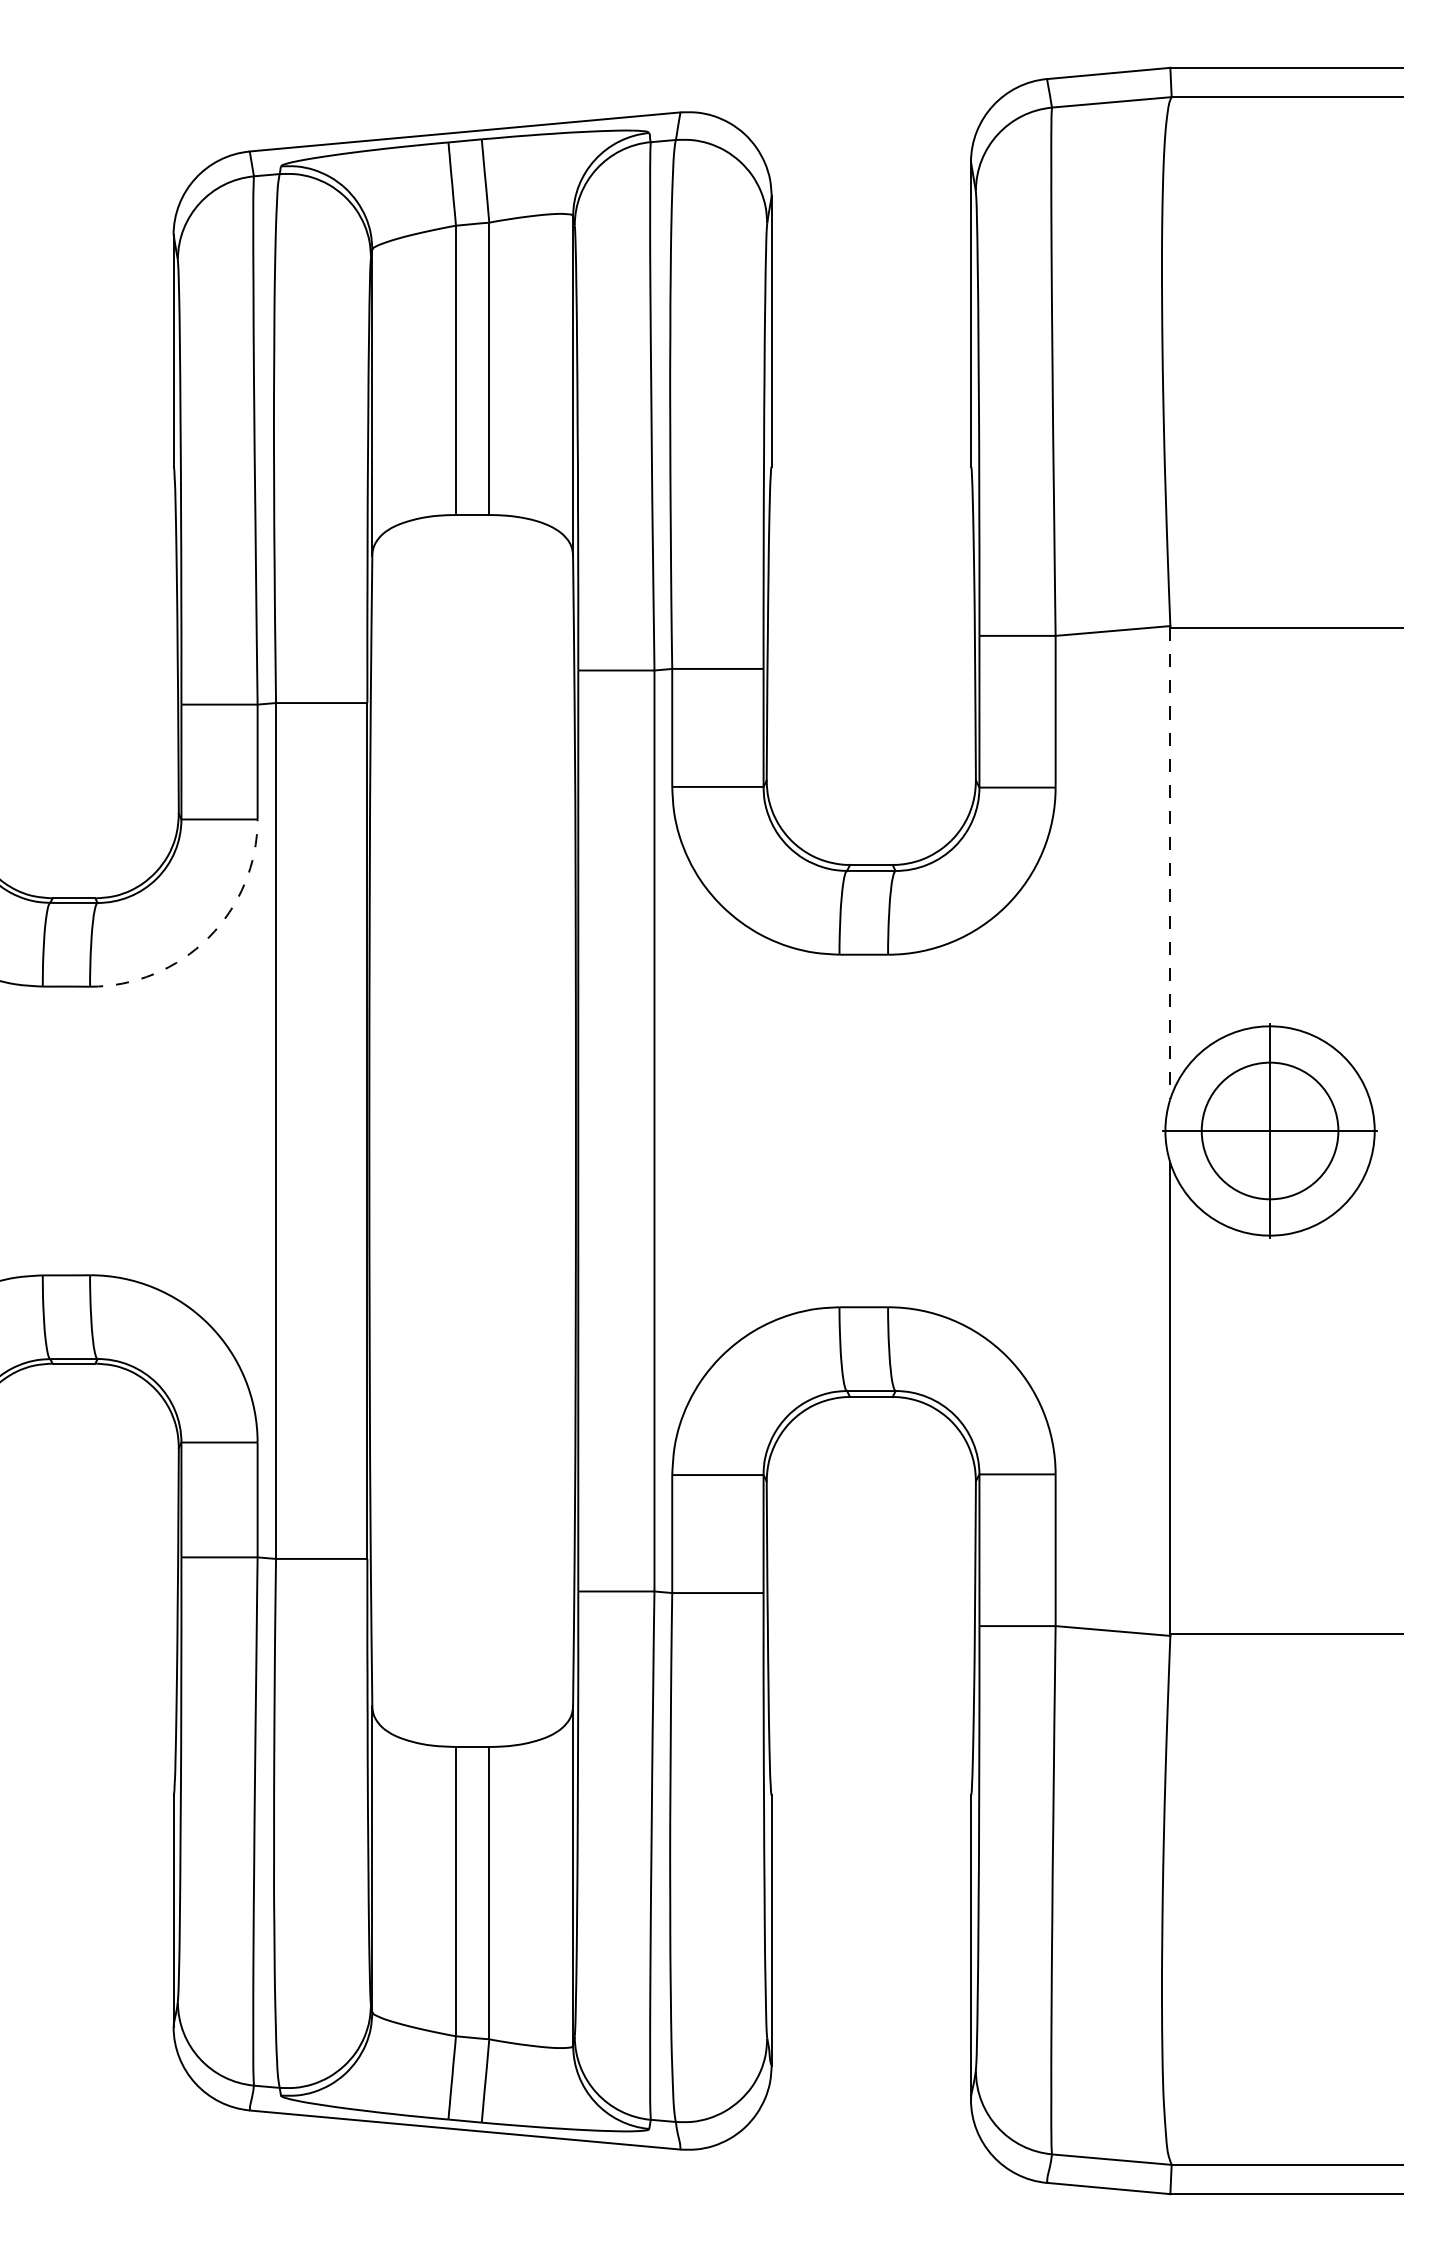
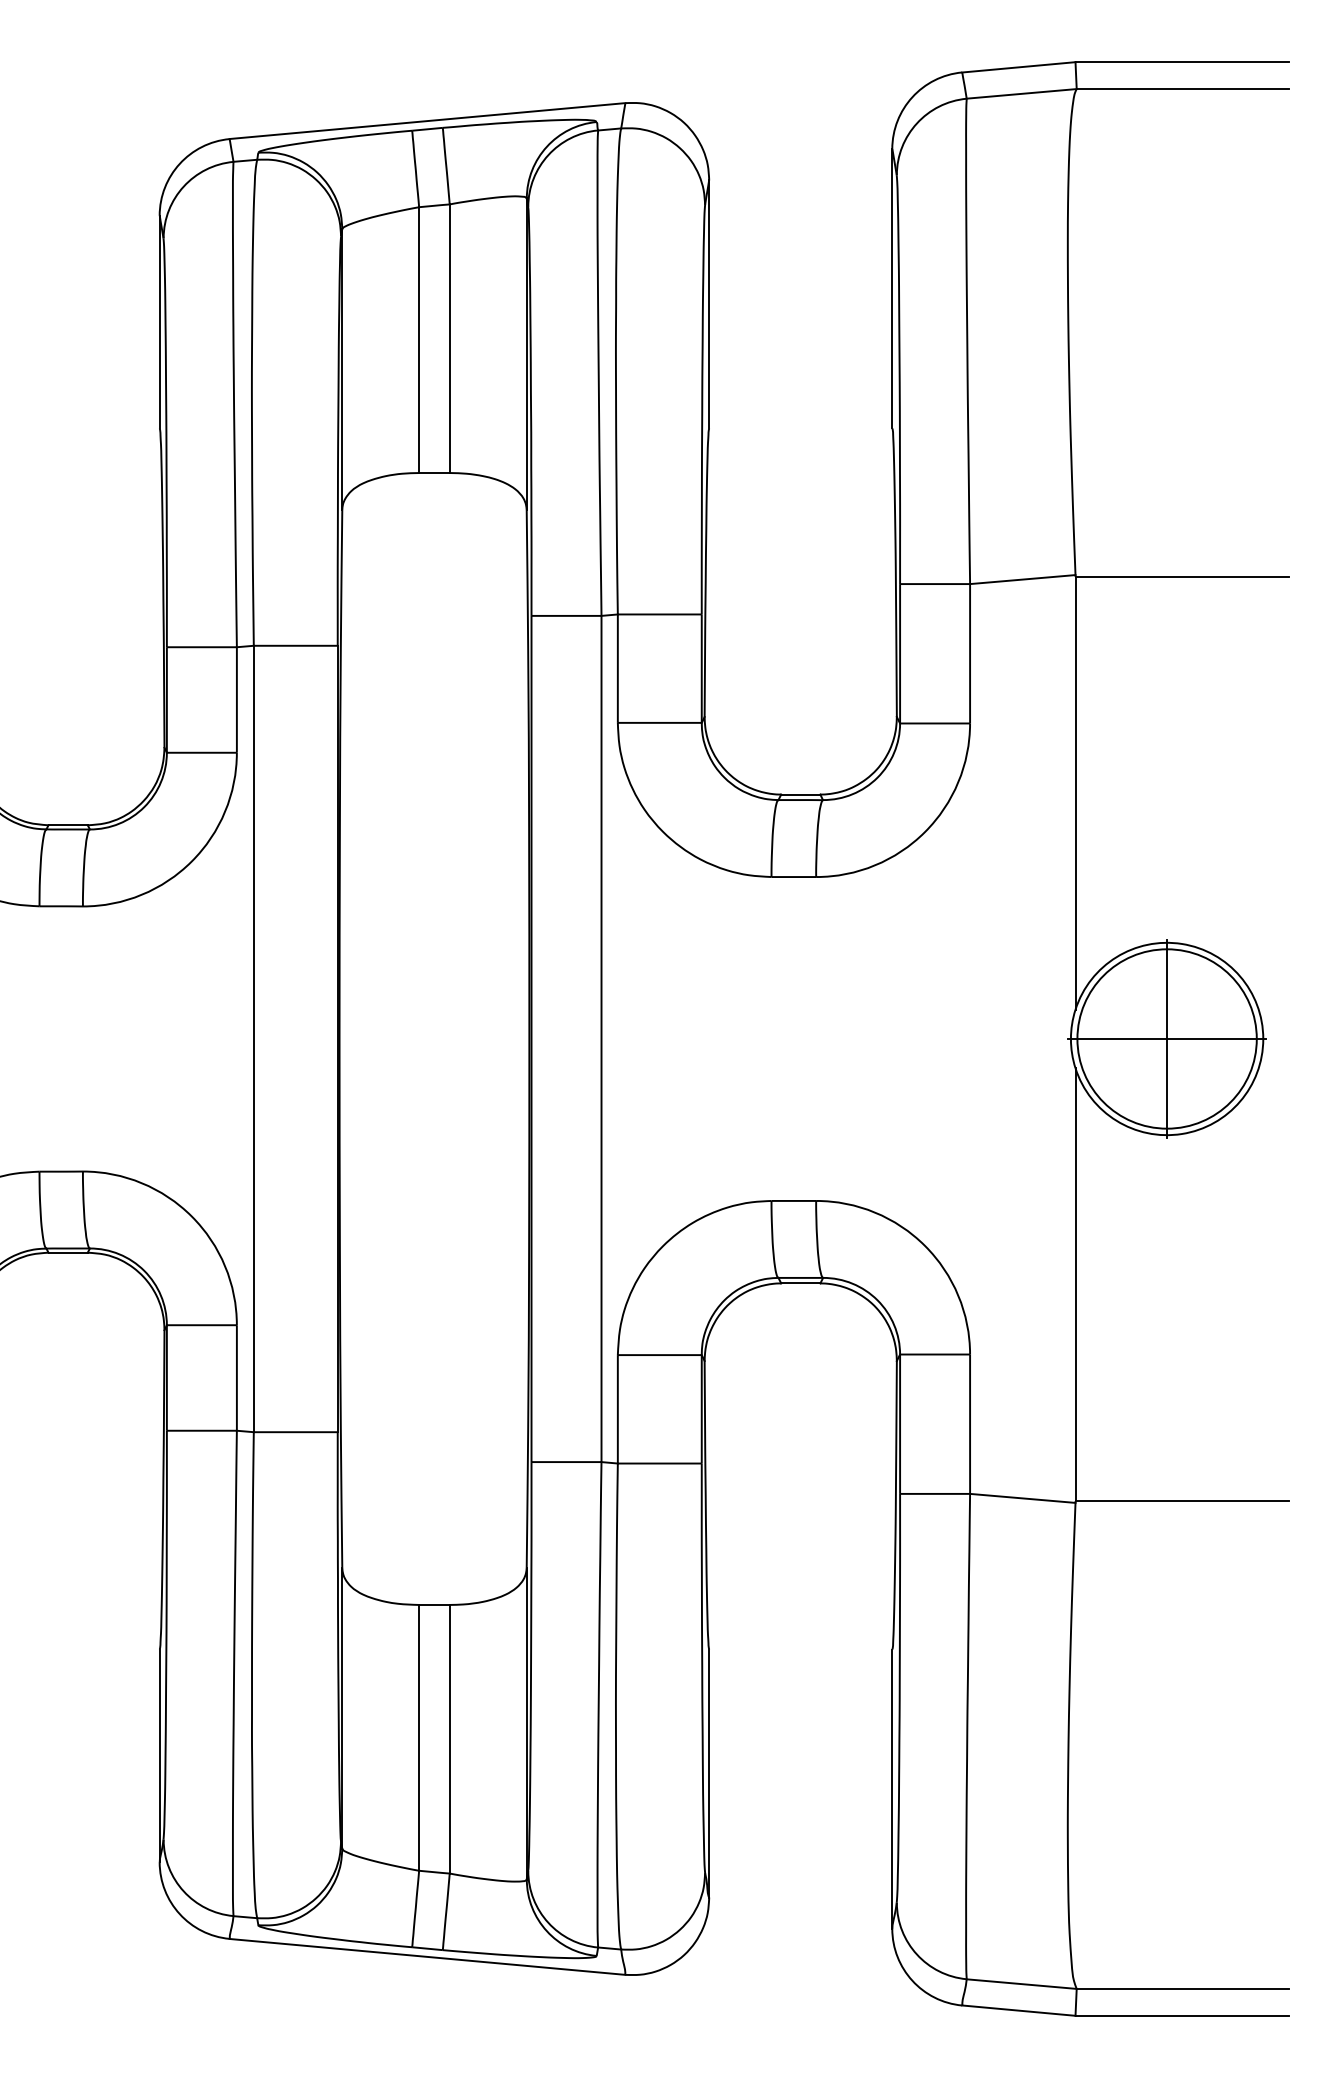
line: (1170, 863) -> (1075, 793), dashed -> solid
arc: (208, 937) -> (191, 861), dashed -> solid
circle: (1269, 1130) -> (1166, 1038), size x1.43

